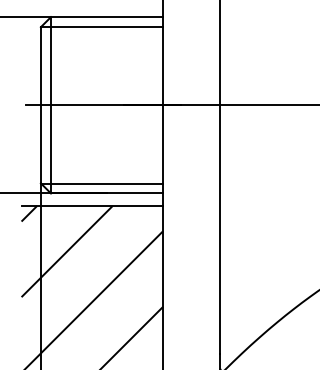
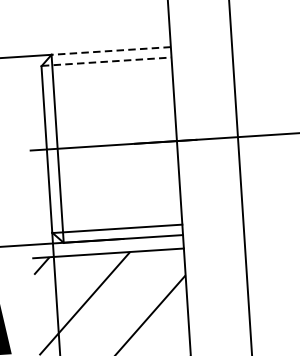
line: (107, 17) -> (111, 51), solid -> dashed
line: (102, 26) -> (107, 61), solid -> dashed

